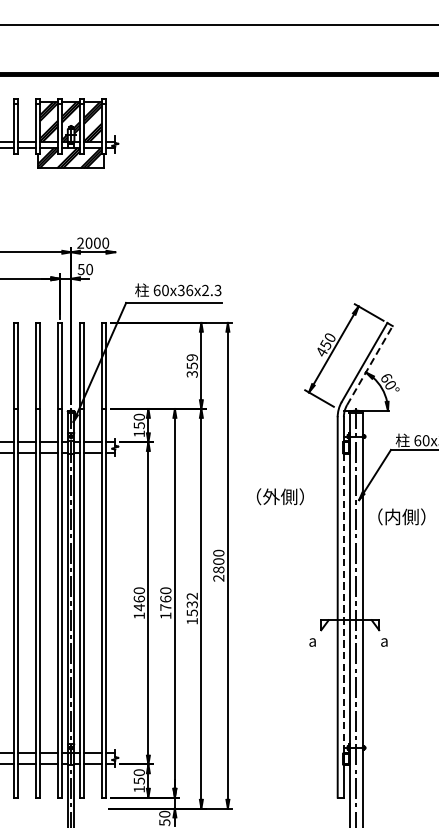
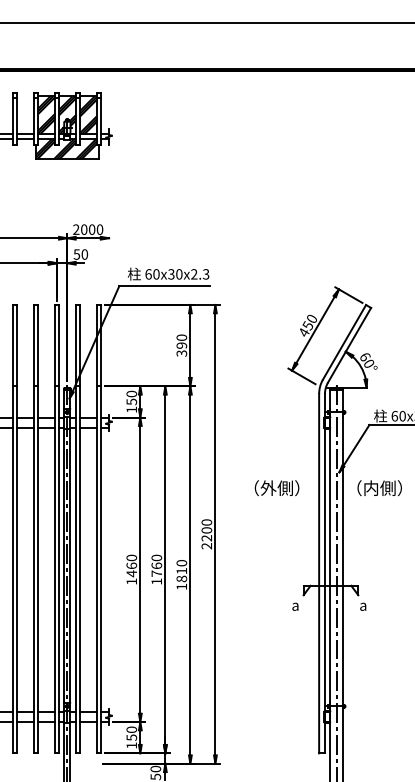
text: (189, 290) -> (179, 274), 60x36x2.3 -> 60x30x2.3
text: (191, 361) -> (181, 341), 359 -> 390
line: (369, 364) -> (349, 344), dashed -> solid
text: (279, 497) -> (276, 488), moved
text: (218, 570) -> (206, 538), 2800 -> 2200
line: (343, 604) -> (324, 570), dashed -> solid
text: (191, 605) -> (181, 571), 1532 -> 1810

